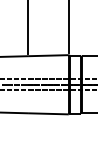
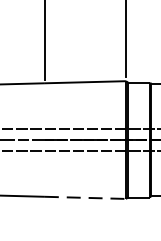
line: (48, 113) -> (85, 197), solid -> dashed

